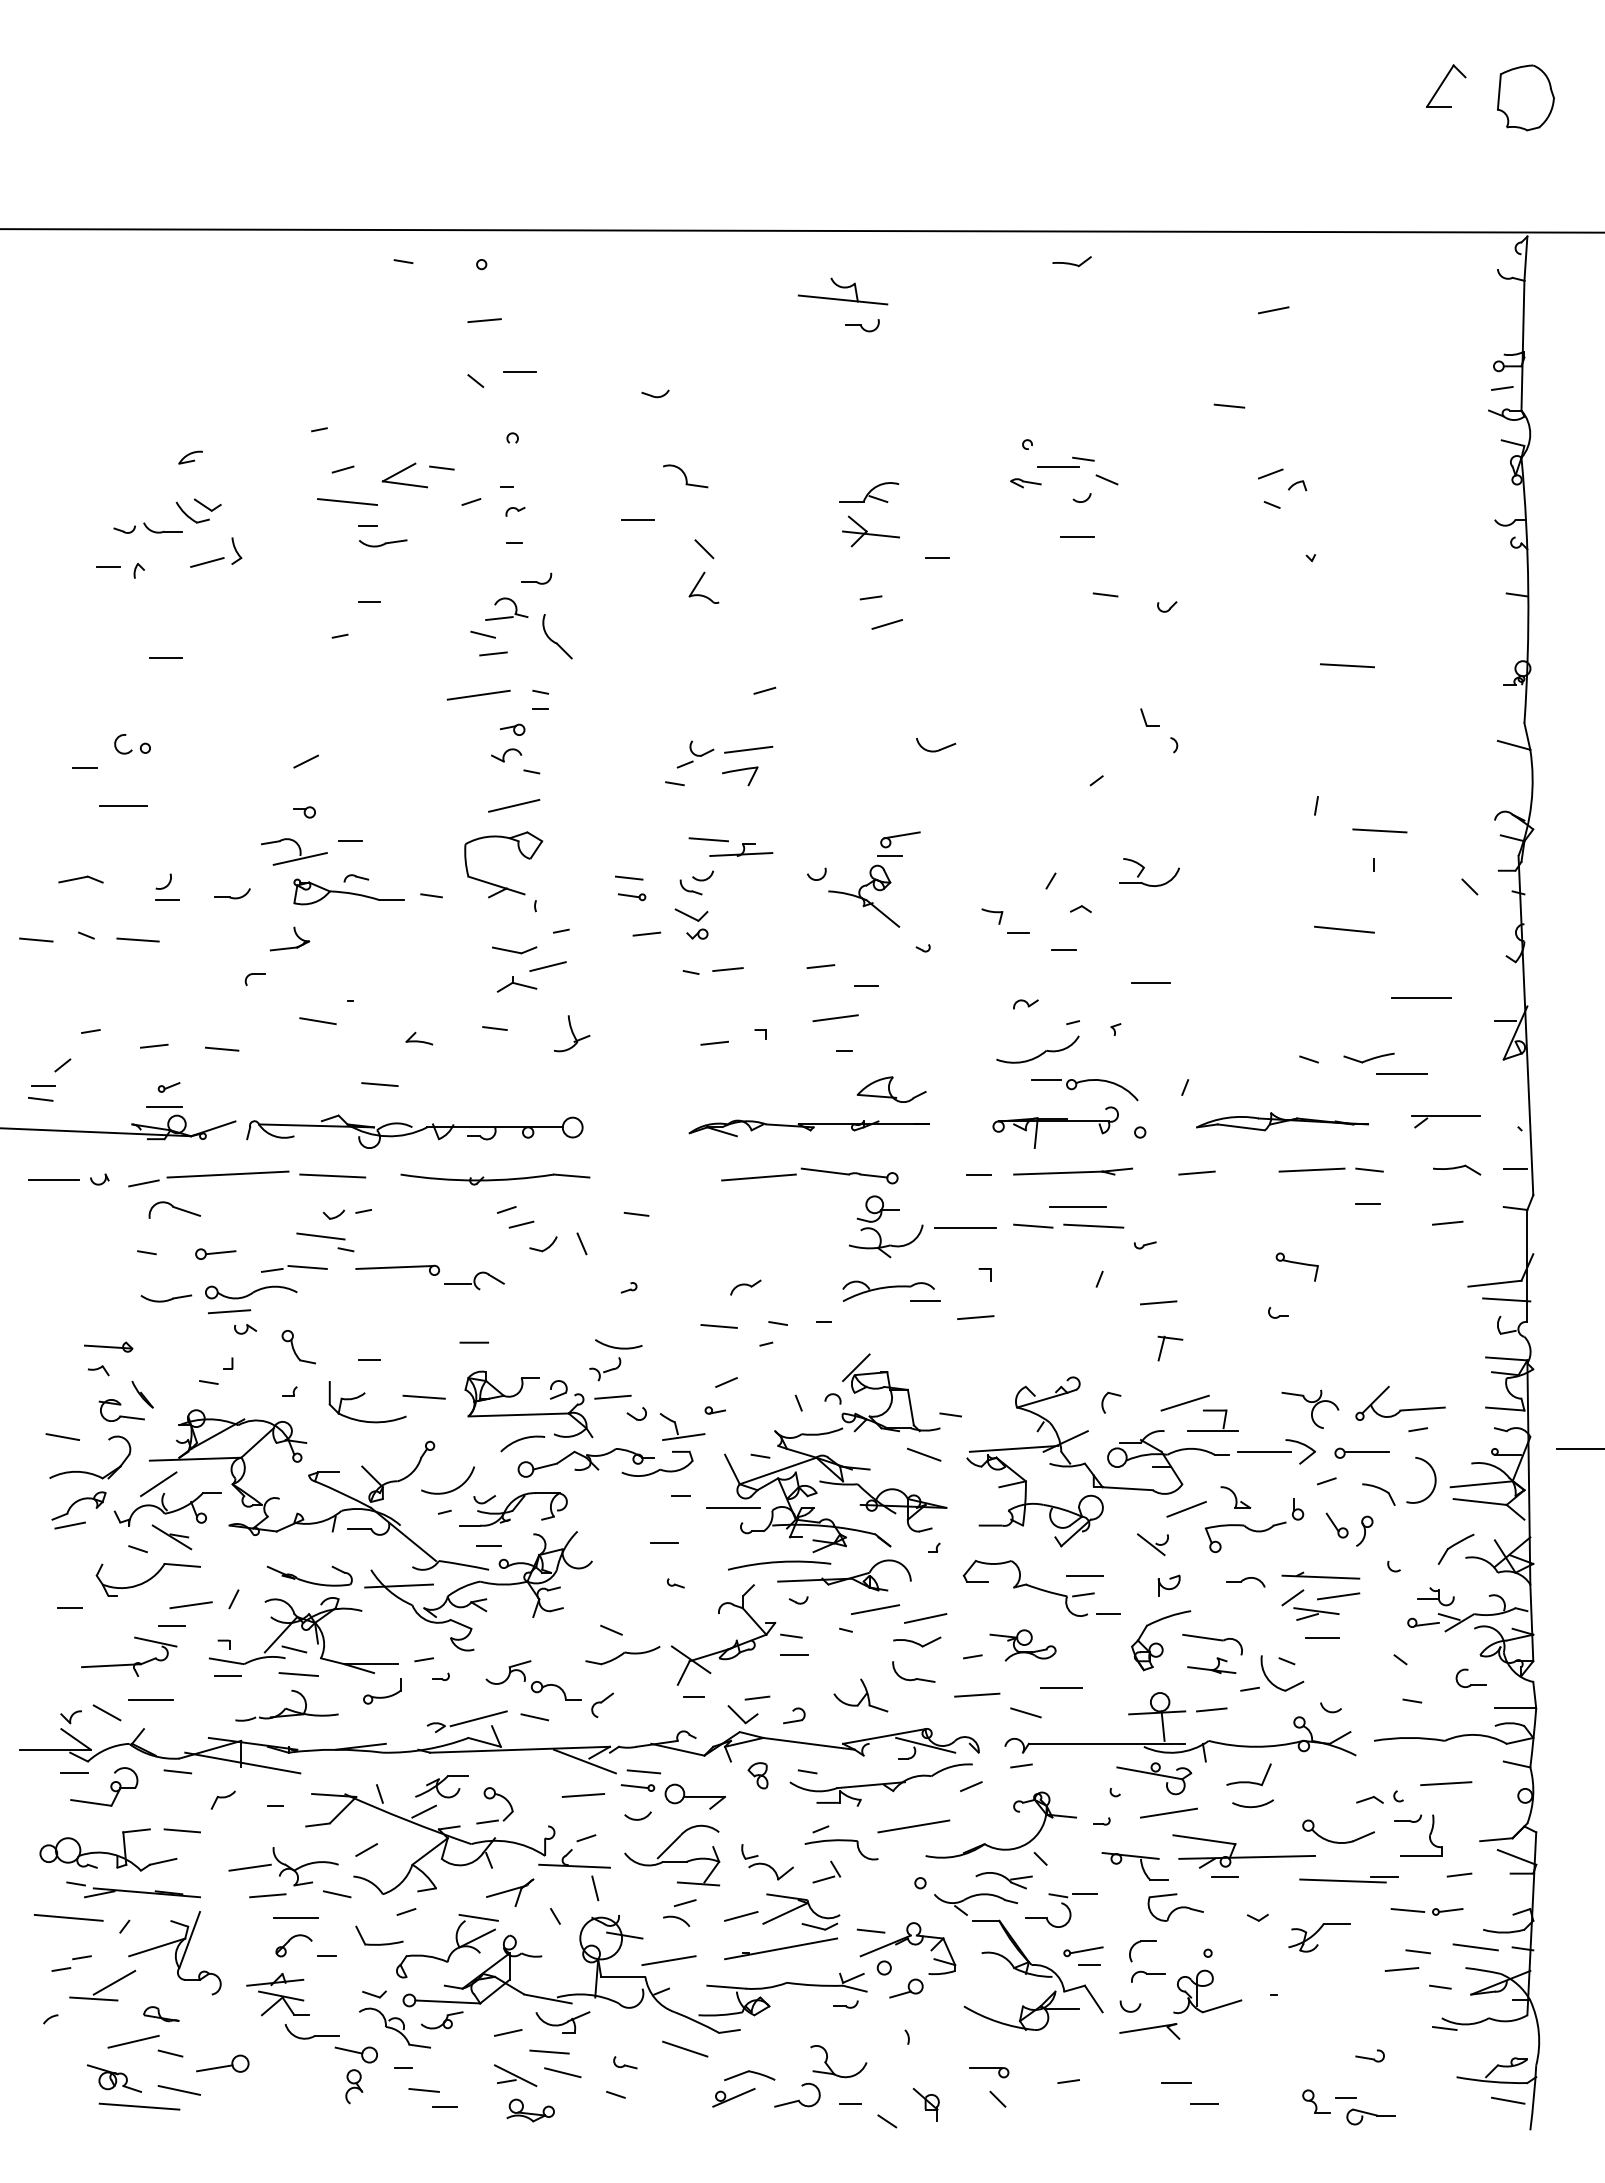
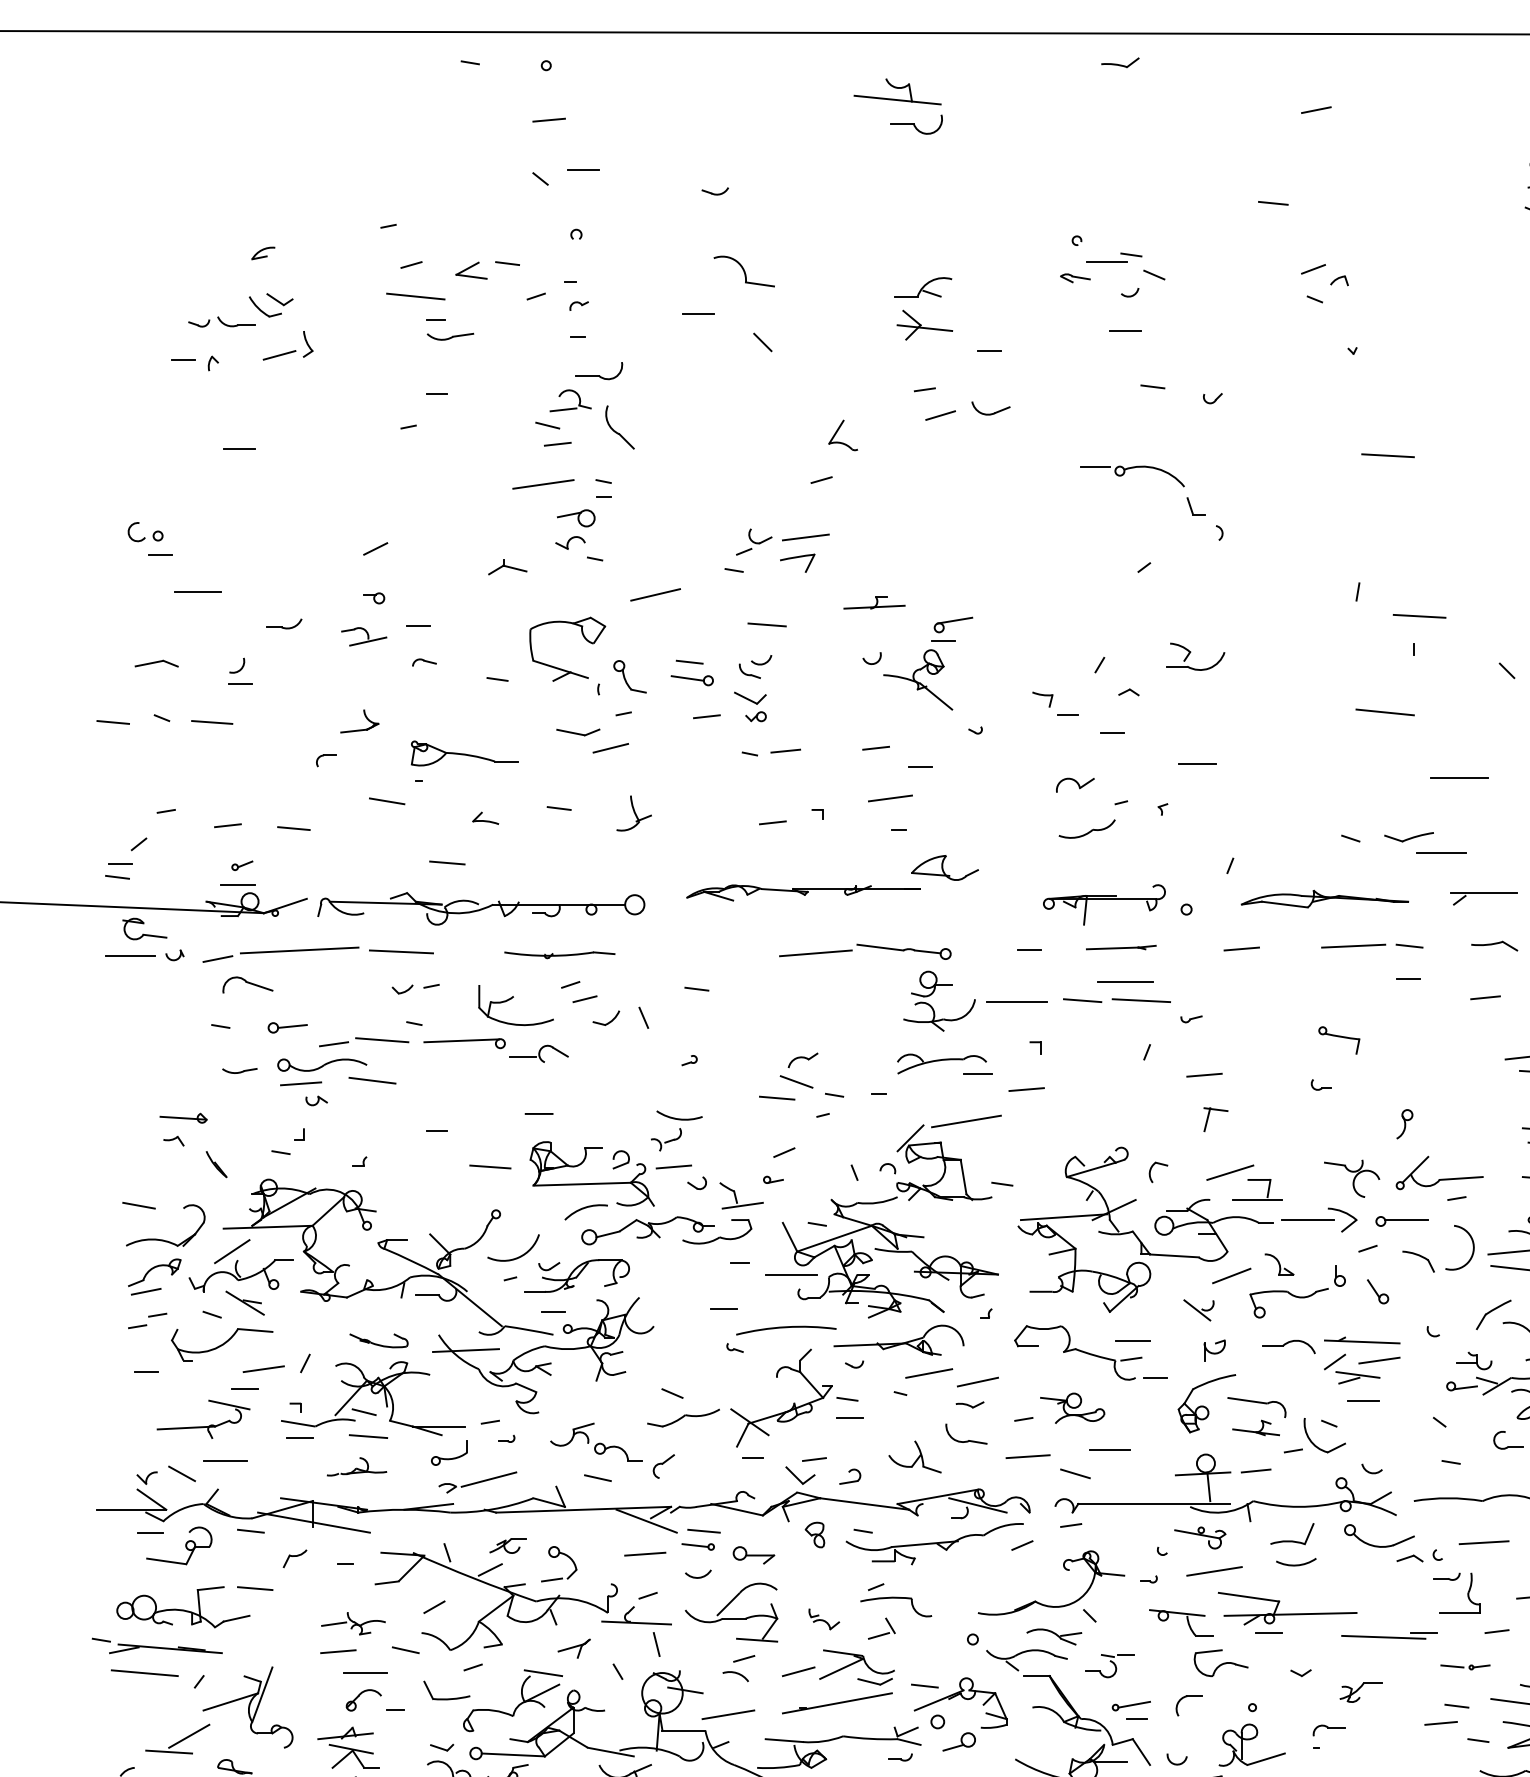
part: (862, 325) -> (916, 124), size x1.6
part: (404, 475) -> (471, 270), size x0.7
part: (685, 476) -> (744, 271), size x1.4
part: (536, 578) -> (599, 370), size x1.6
part: (703, 587) -> (842, 435), moved
part: (512, 729) -> (576, 517), size x1.6
part: (132, 744) -> (145, 532), moved
part: (936, 745) -> (991, 408), moved
line: (514, 805) -> (655, 594), moved
part: (741, 849) -> (874, 602), moved
part: (294, 851) -> (364, 636), size x0.7
part: (348, 891) -> (464, 753), moved
part: (232, 893) -> (284, 623), moved
part: (632, 897) -> (692, 681), size x1.6
part: (516, 984) -> (507, 567), moved
part: (1025, 1004) -> (1075, 785), size x1.6
part: (1037, 1049) -> (1086, 828), size x0.7
part: (1083, 1082) -> (1131, 469), moved
part: (808, 1128) -> (802, 893), moved
part: (1072, 1171) -> (1120, 947), size x0.6
part: (495, 1179) -> (559, 955), size x0.6
line: (320, 1236) -> (372, 1080), moved
part: (294, 1268) -> (364, 1041), size x1.4
part: (166, 1298) -> (239, 1070), size x0.7
part: (298, 1347) -> (629, 677), moved
part: (363, 1395) -> (512, 999), moved
part: (121, 1410) -> (144, 929), moved
line: (924, 1454) -> (796, 1081), moved
part: (1364, 1530) -> (1404, 1123), moved
arc: (777, 1563) -> (784, 1328), moved
part: (309, 1575) -> (378, 1340), size x0.7
part: (1245, 1582) -> (1288, 1347), size x1.4
part: (917, 1641) -> (970, 1404), size x0.6
part: (286, 1705) -> (356, 1466), size x0.6
part: (466, 1721) -> (477, 1482), moved
part: (1154, 1778) -> (1200, 1537), size x0.7
part: (441, 1786) -> (507, 1545), size x0.7
part: (694, 1796) -> (753, 1555), size x0.7
line: (913, 1826) -> (966, 1121), moved
part: (1337, 1841) -> (1378, 1545), moved
part: (767, 1862) -> (824, 1619), size x0.6
part: (283, 1866) -> (353, 1623), size x0.6
part: (133, 1889) -> (157, 1645), moved
part: (510, 1892) -> (574, 1648), size x0.7
part: (1061, 1910) -> (1110, 1666), size x0.7
part: (1426, 1911) -> (1464, 1667), size x0.7
part: (1319, 1937) -> (1360, 1692), size x0.7
part: (71, 1963) -> (147, 1320), moved
part: (1148, 1976) -> (1329, 1730), moved

